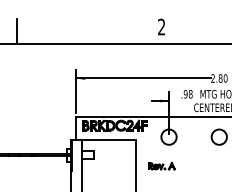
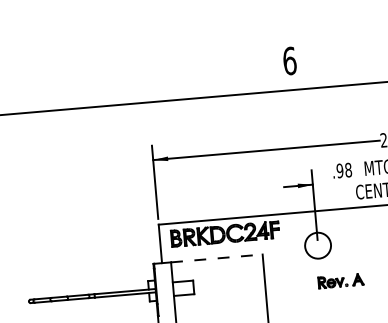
text: (161, 26) -> (289, 60), 2 -> 6
line: (17, 31) -> (47, 89), removed
line: (109, 139) -> (218, 258), solid -> dashed
part: (161, 165) -> (340, 279), moved

